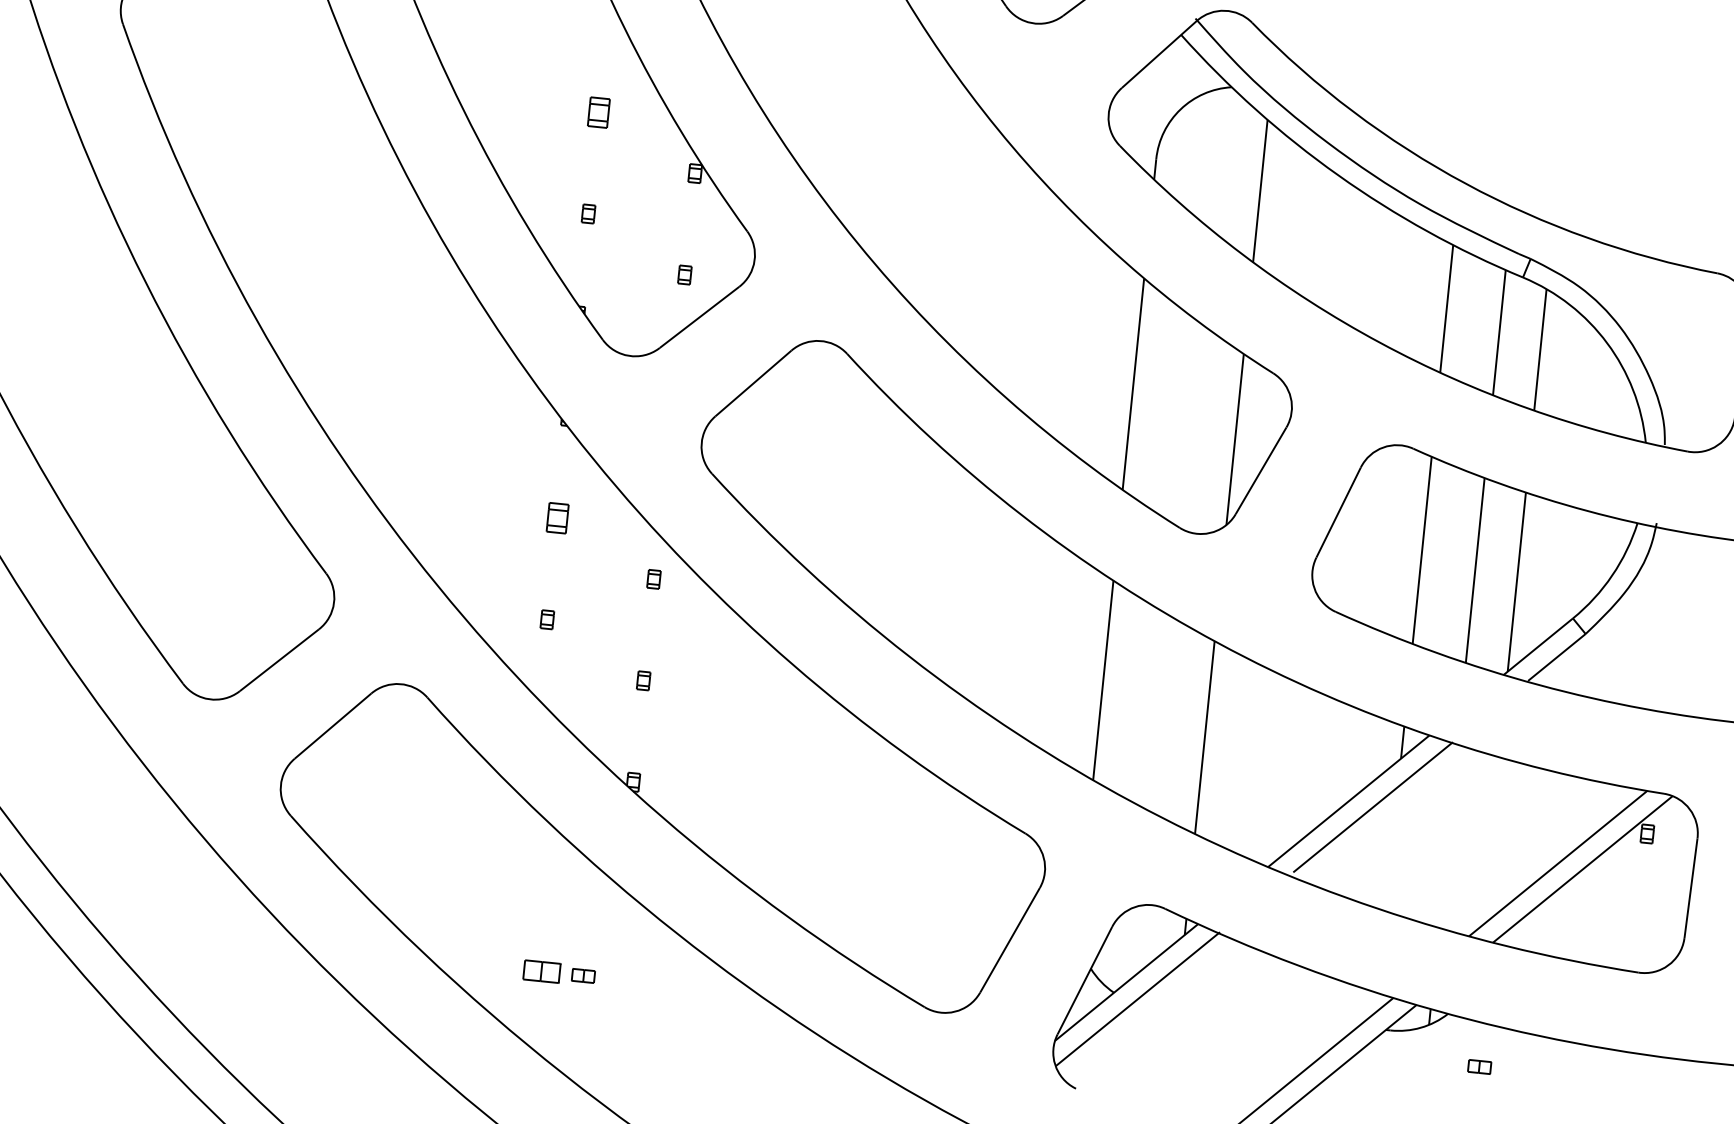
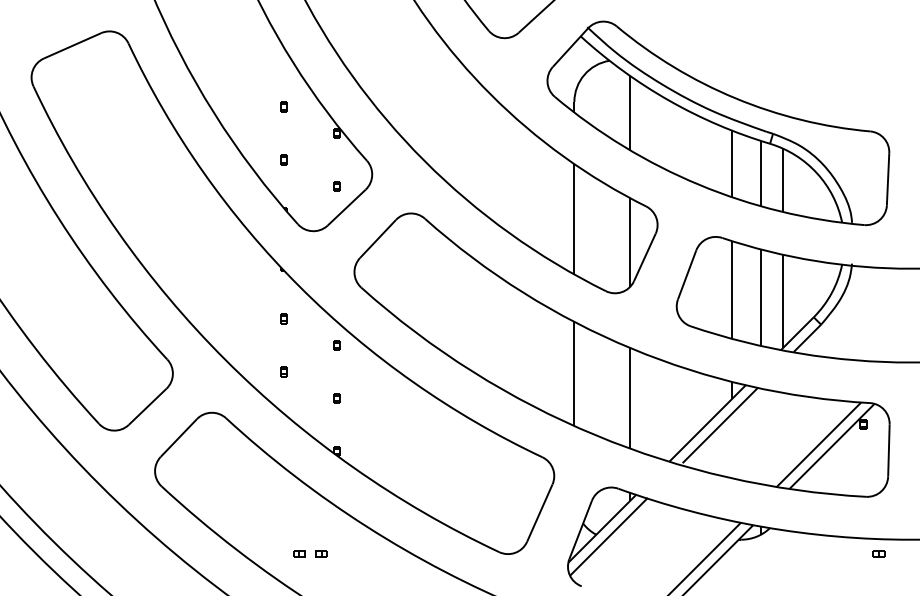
part: (598, 111) -> (283, 106), size x0.62
part: (556, 517) -> (283, 318), size x0.62
part: (541, 970) -> (299, 553), size x0.62
part: (1478, 1066) -> (878, 553), moved

